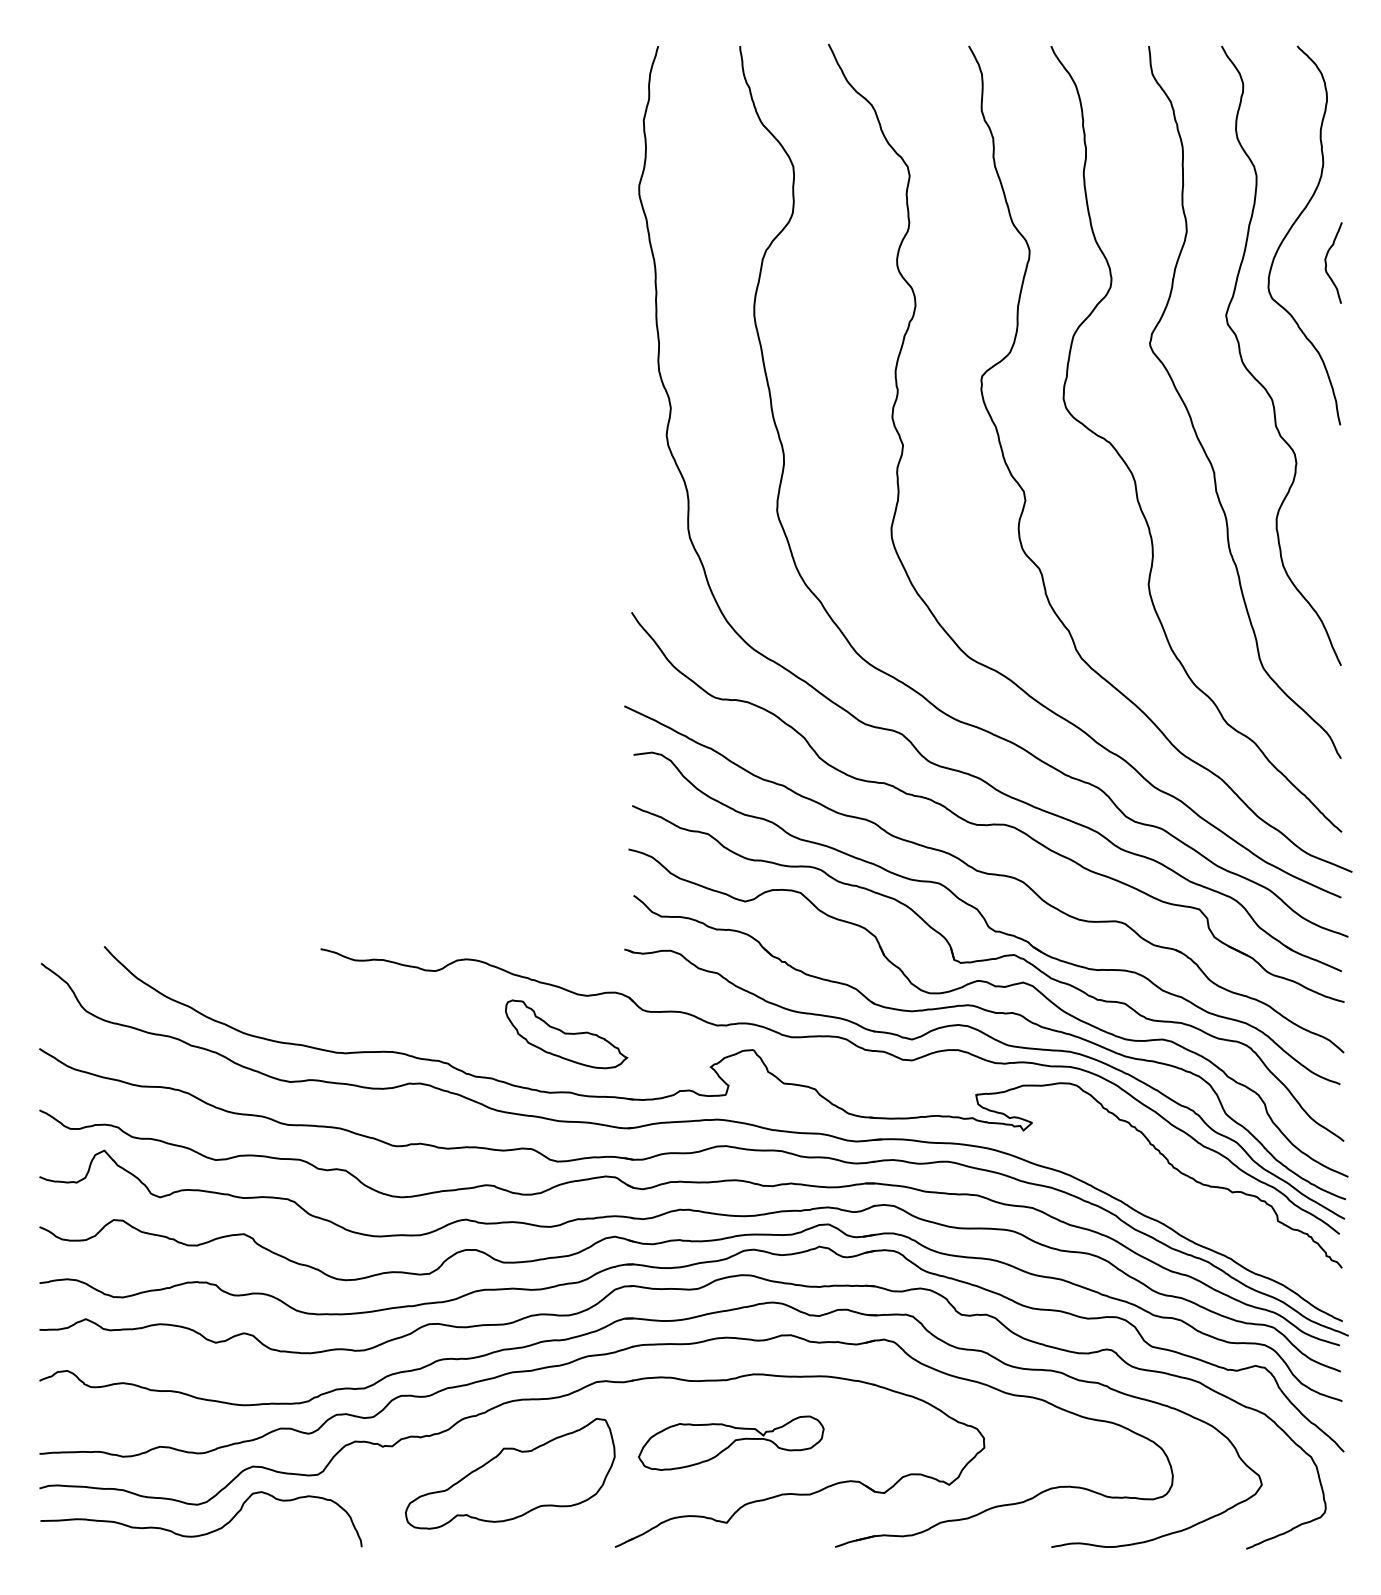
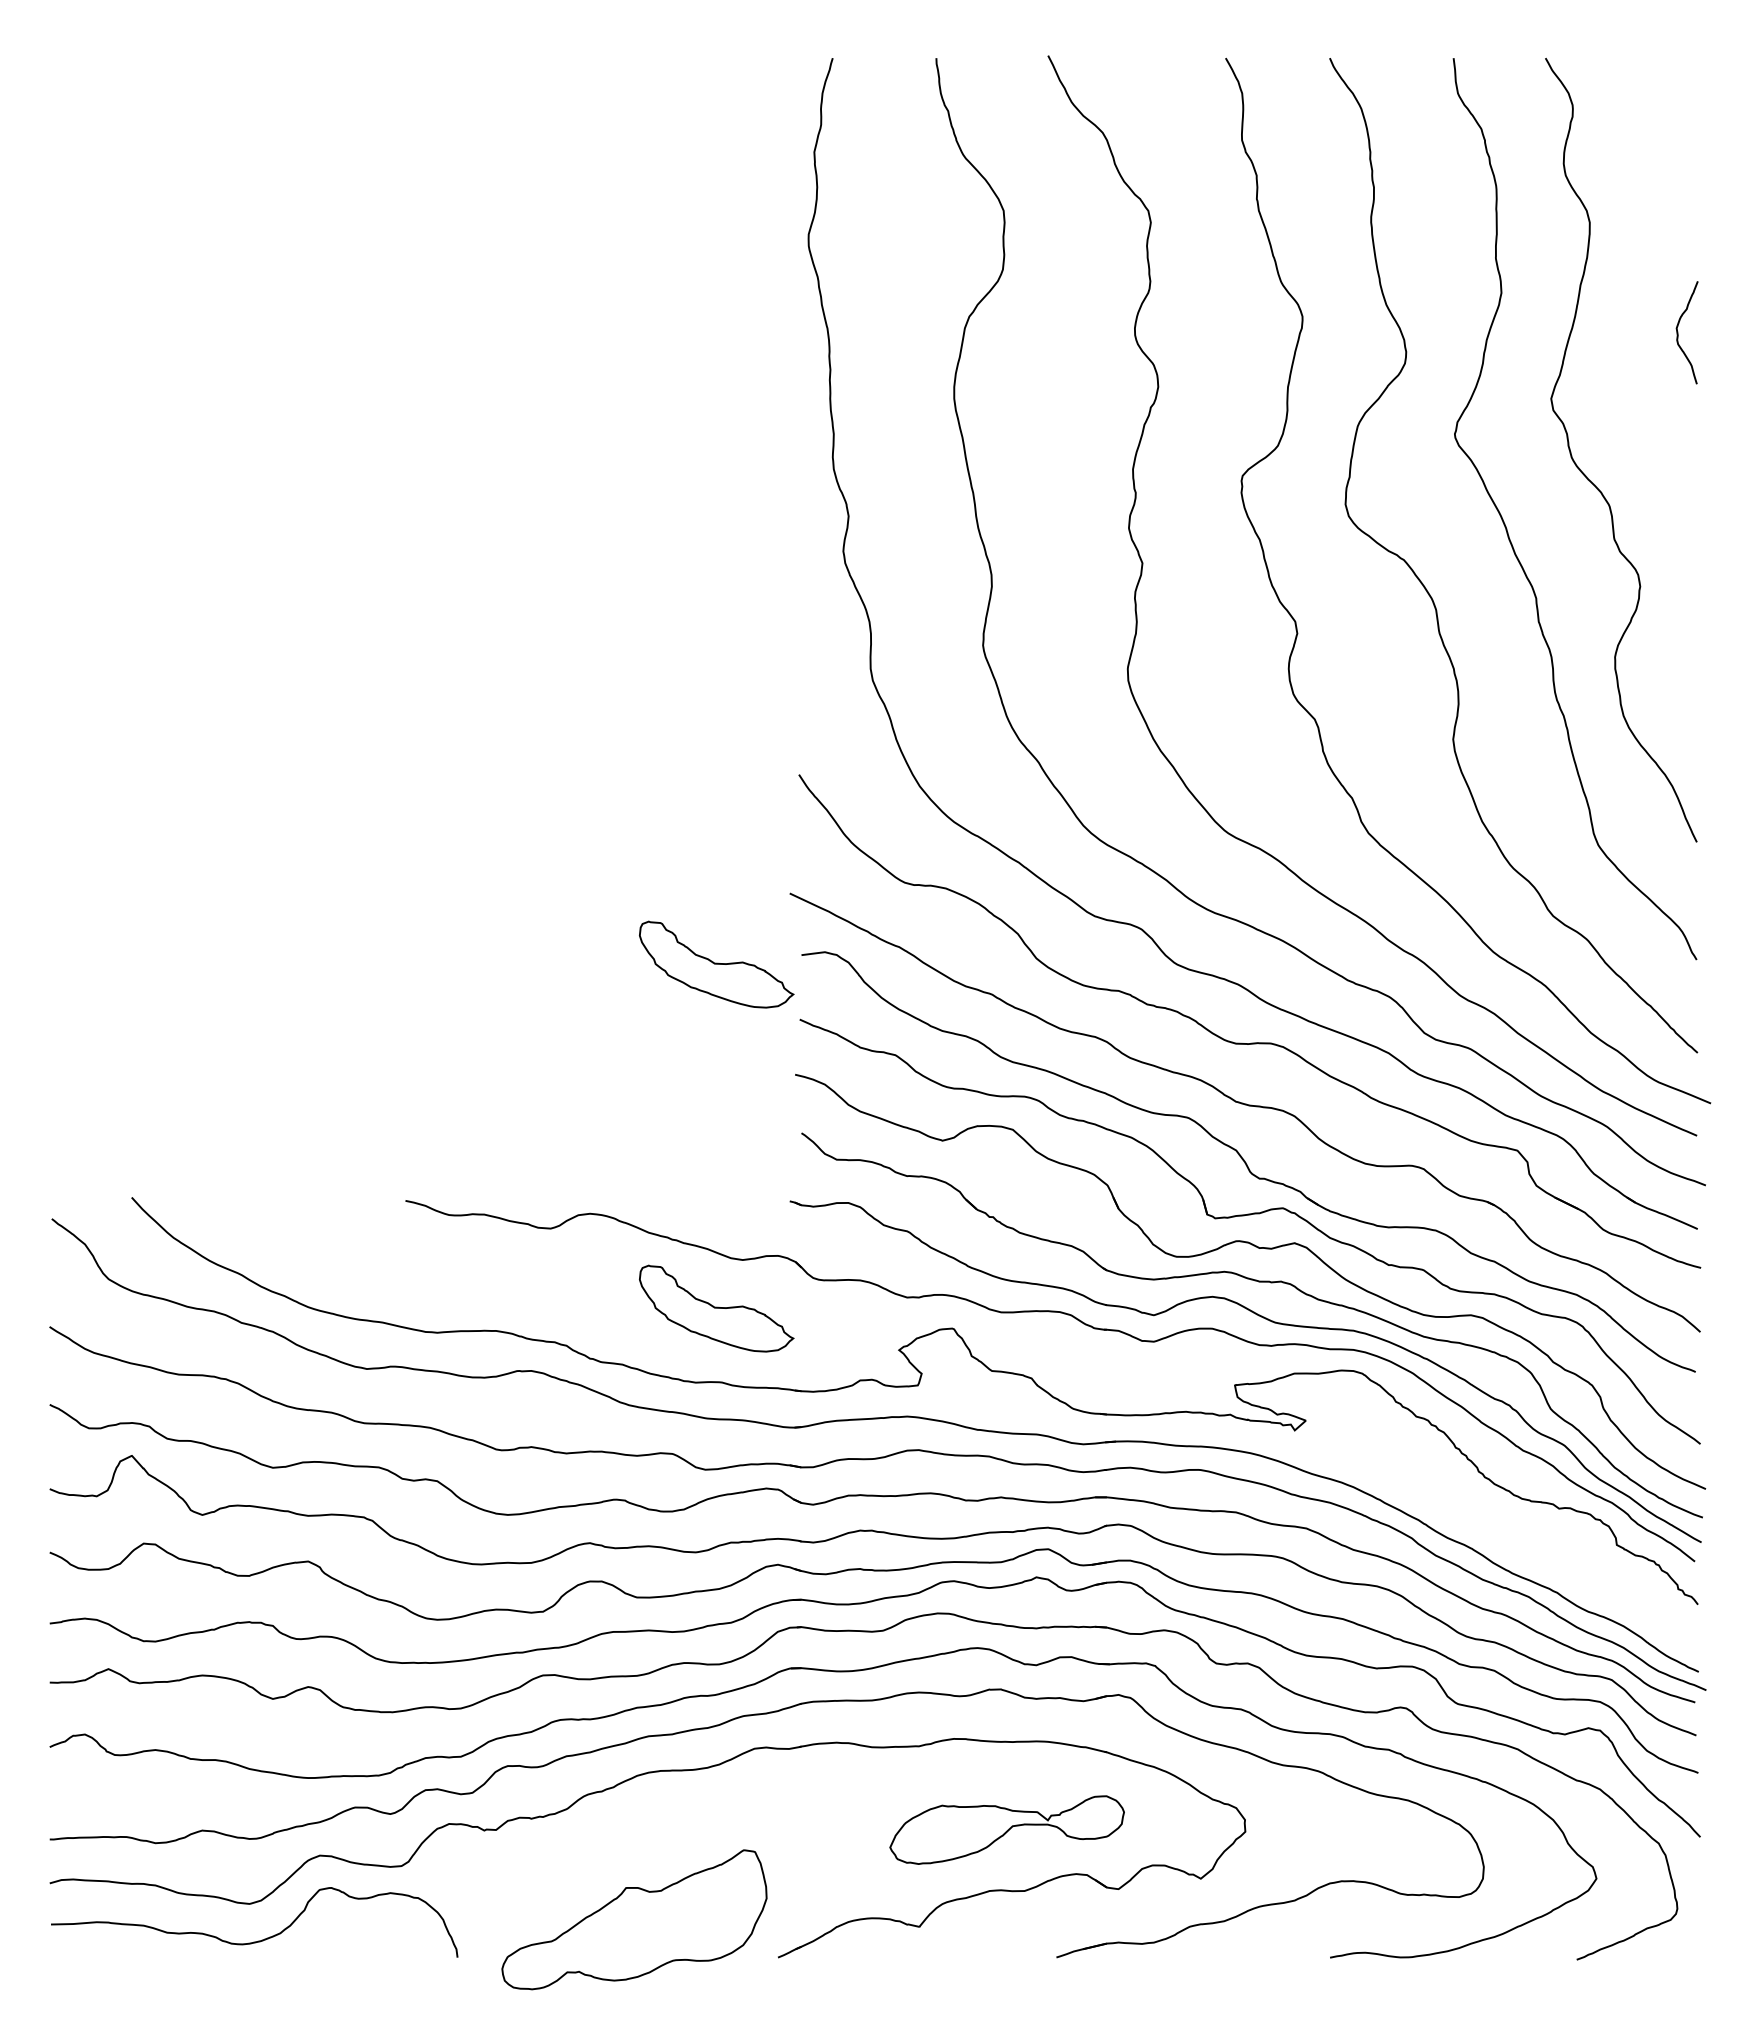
curve: (1291, 229) -> (1633, 290), removed
part: (566, 762) -> (716, 964), added
part: (730, 1442) -> (1006, 1829), moved
part: (510, 1473) -> (634, 1919), moved

